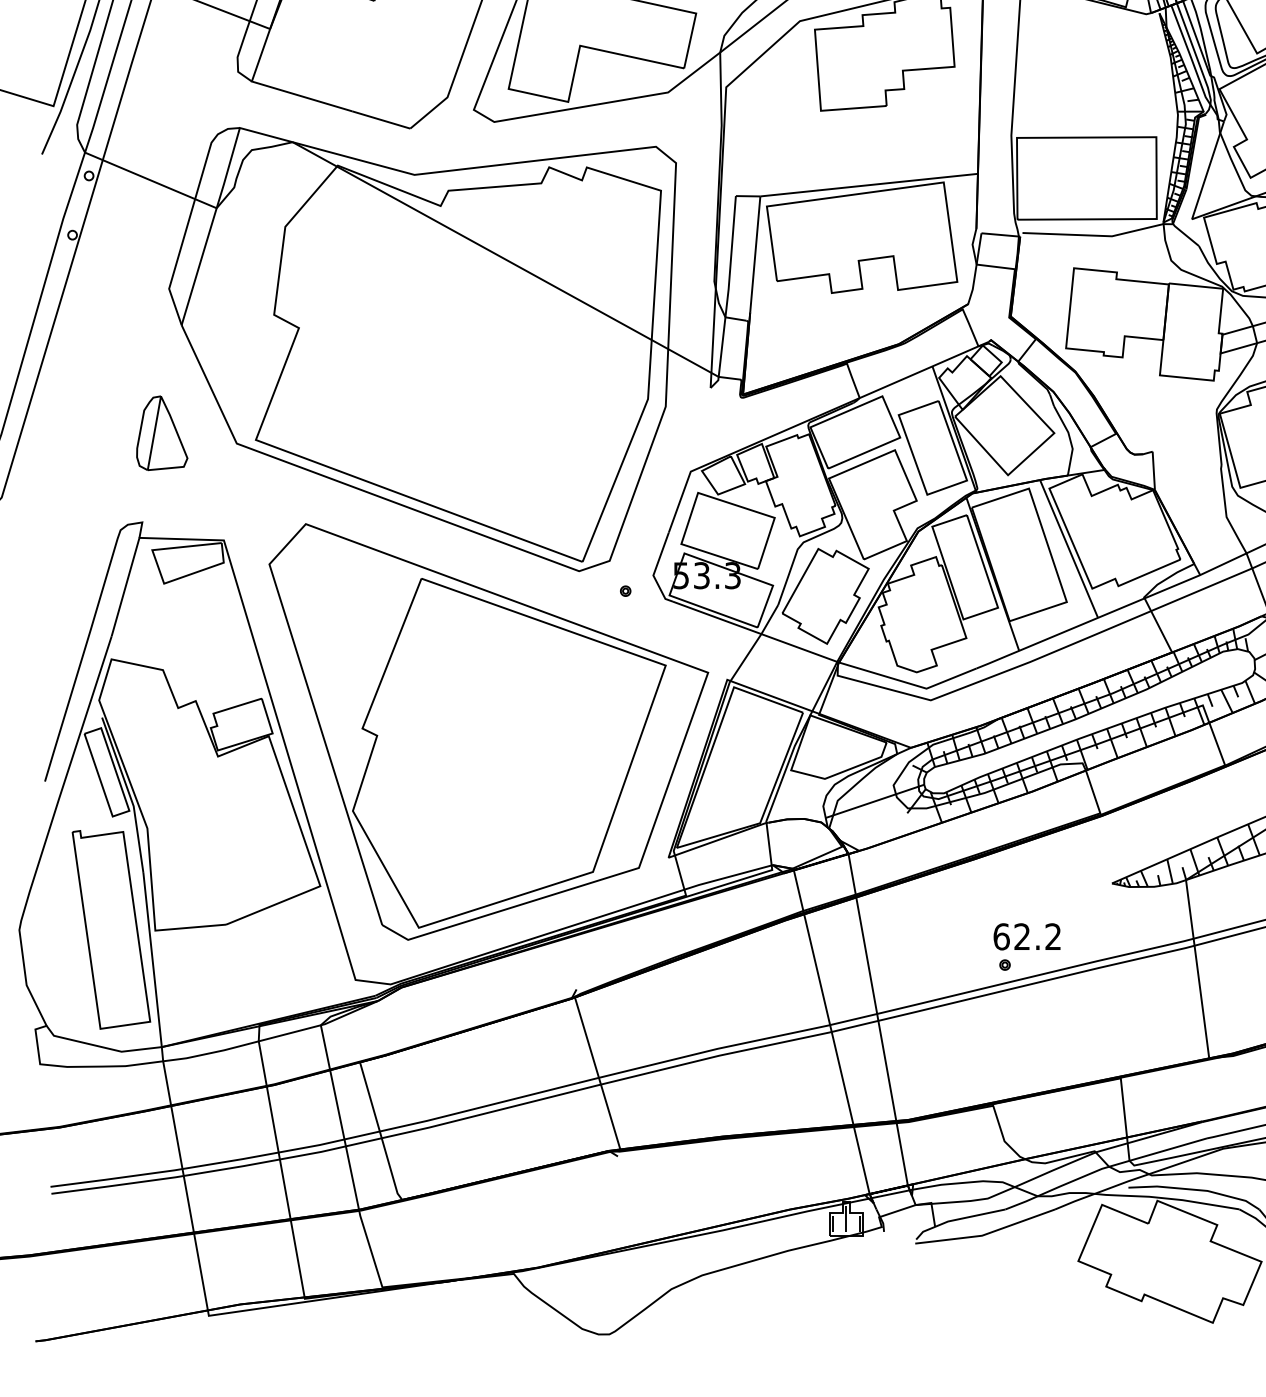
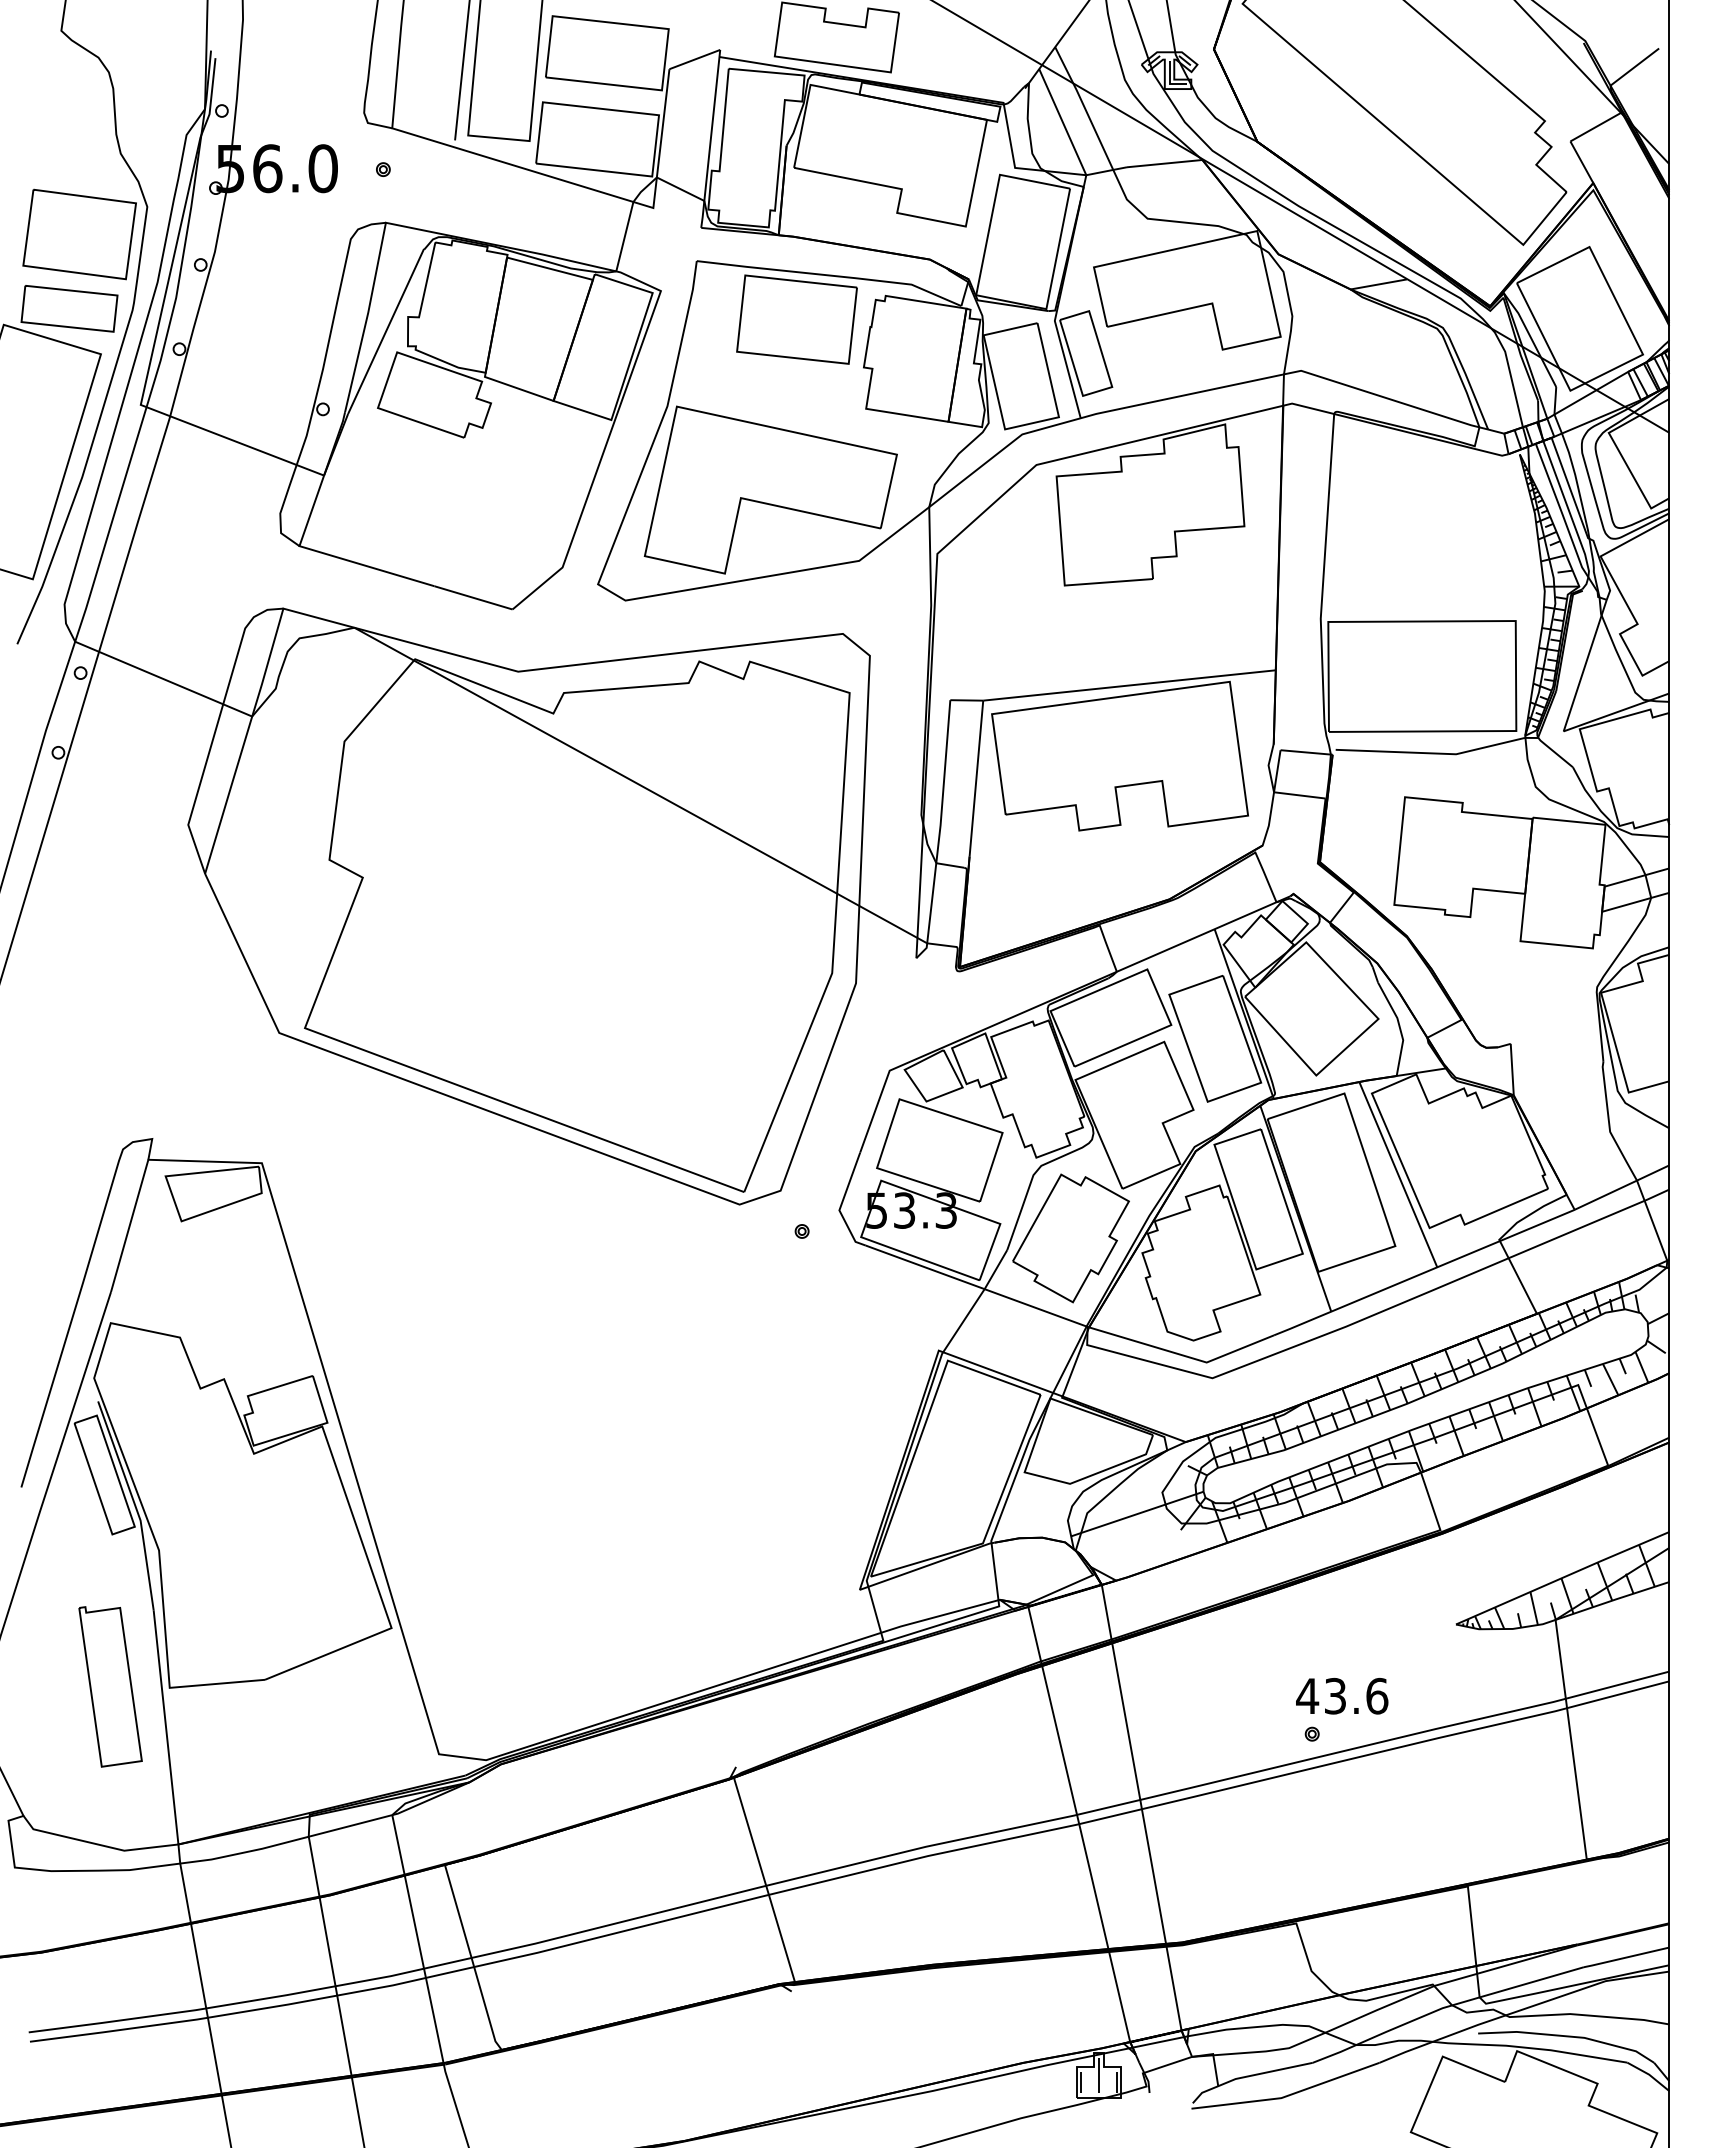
part: (161, 432) -> (178, 1018), removed
part: (488, 731) -> (617, 1420), removed
part: (111, 929) -> (110, 1686), size x0.6
text: (1027, 936) -> (1342, 1695), 62.2 -> 43.6

